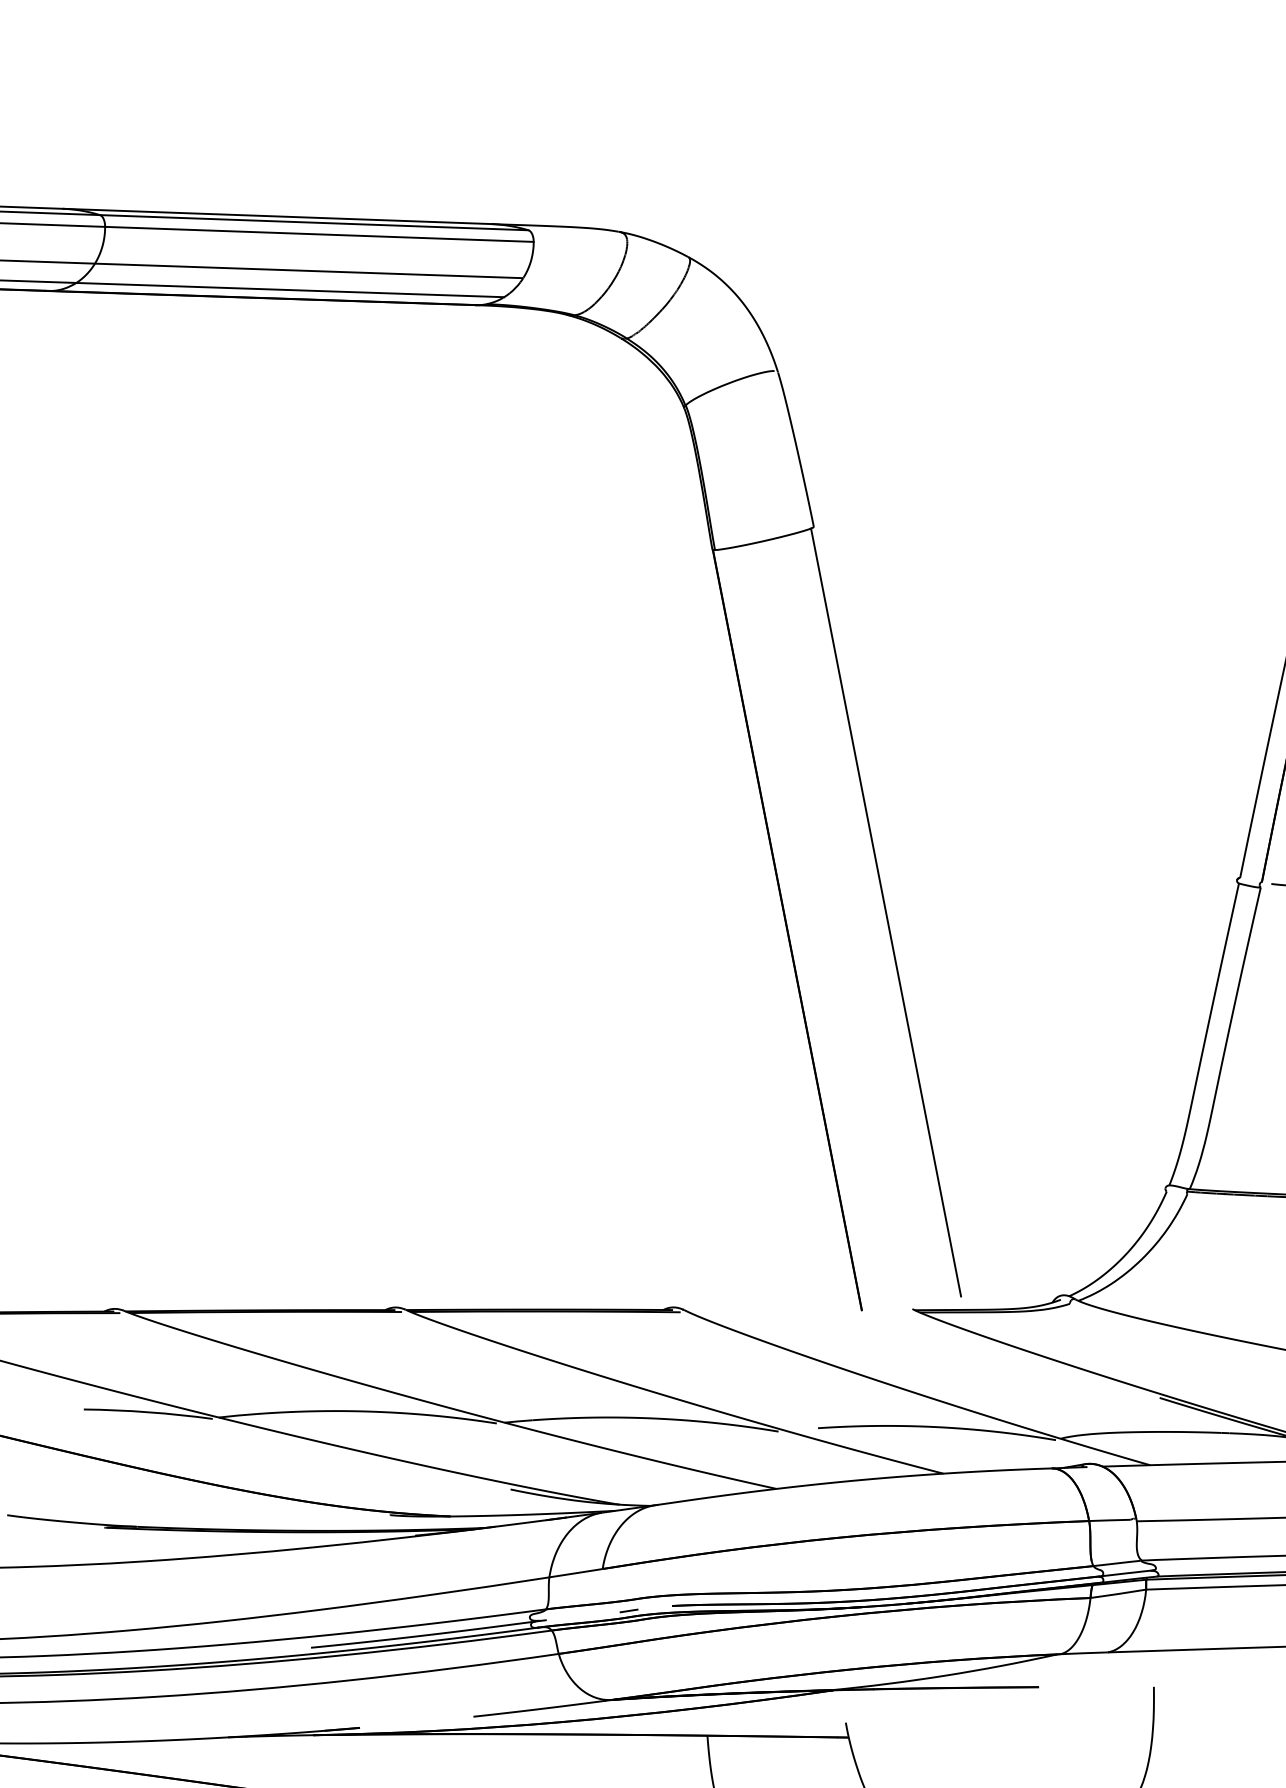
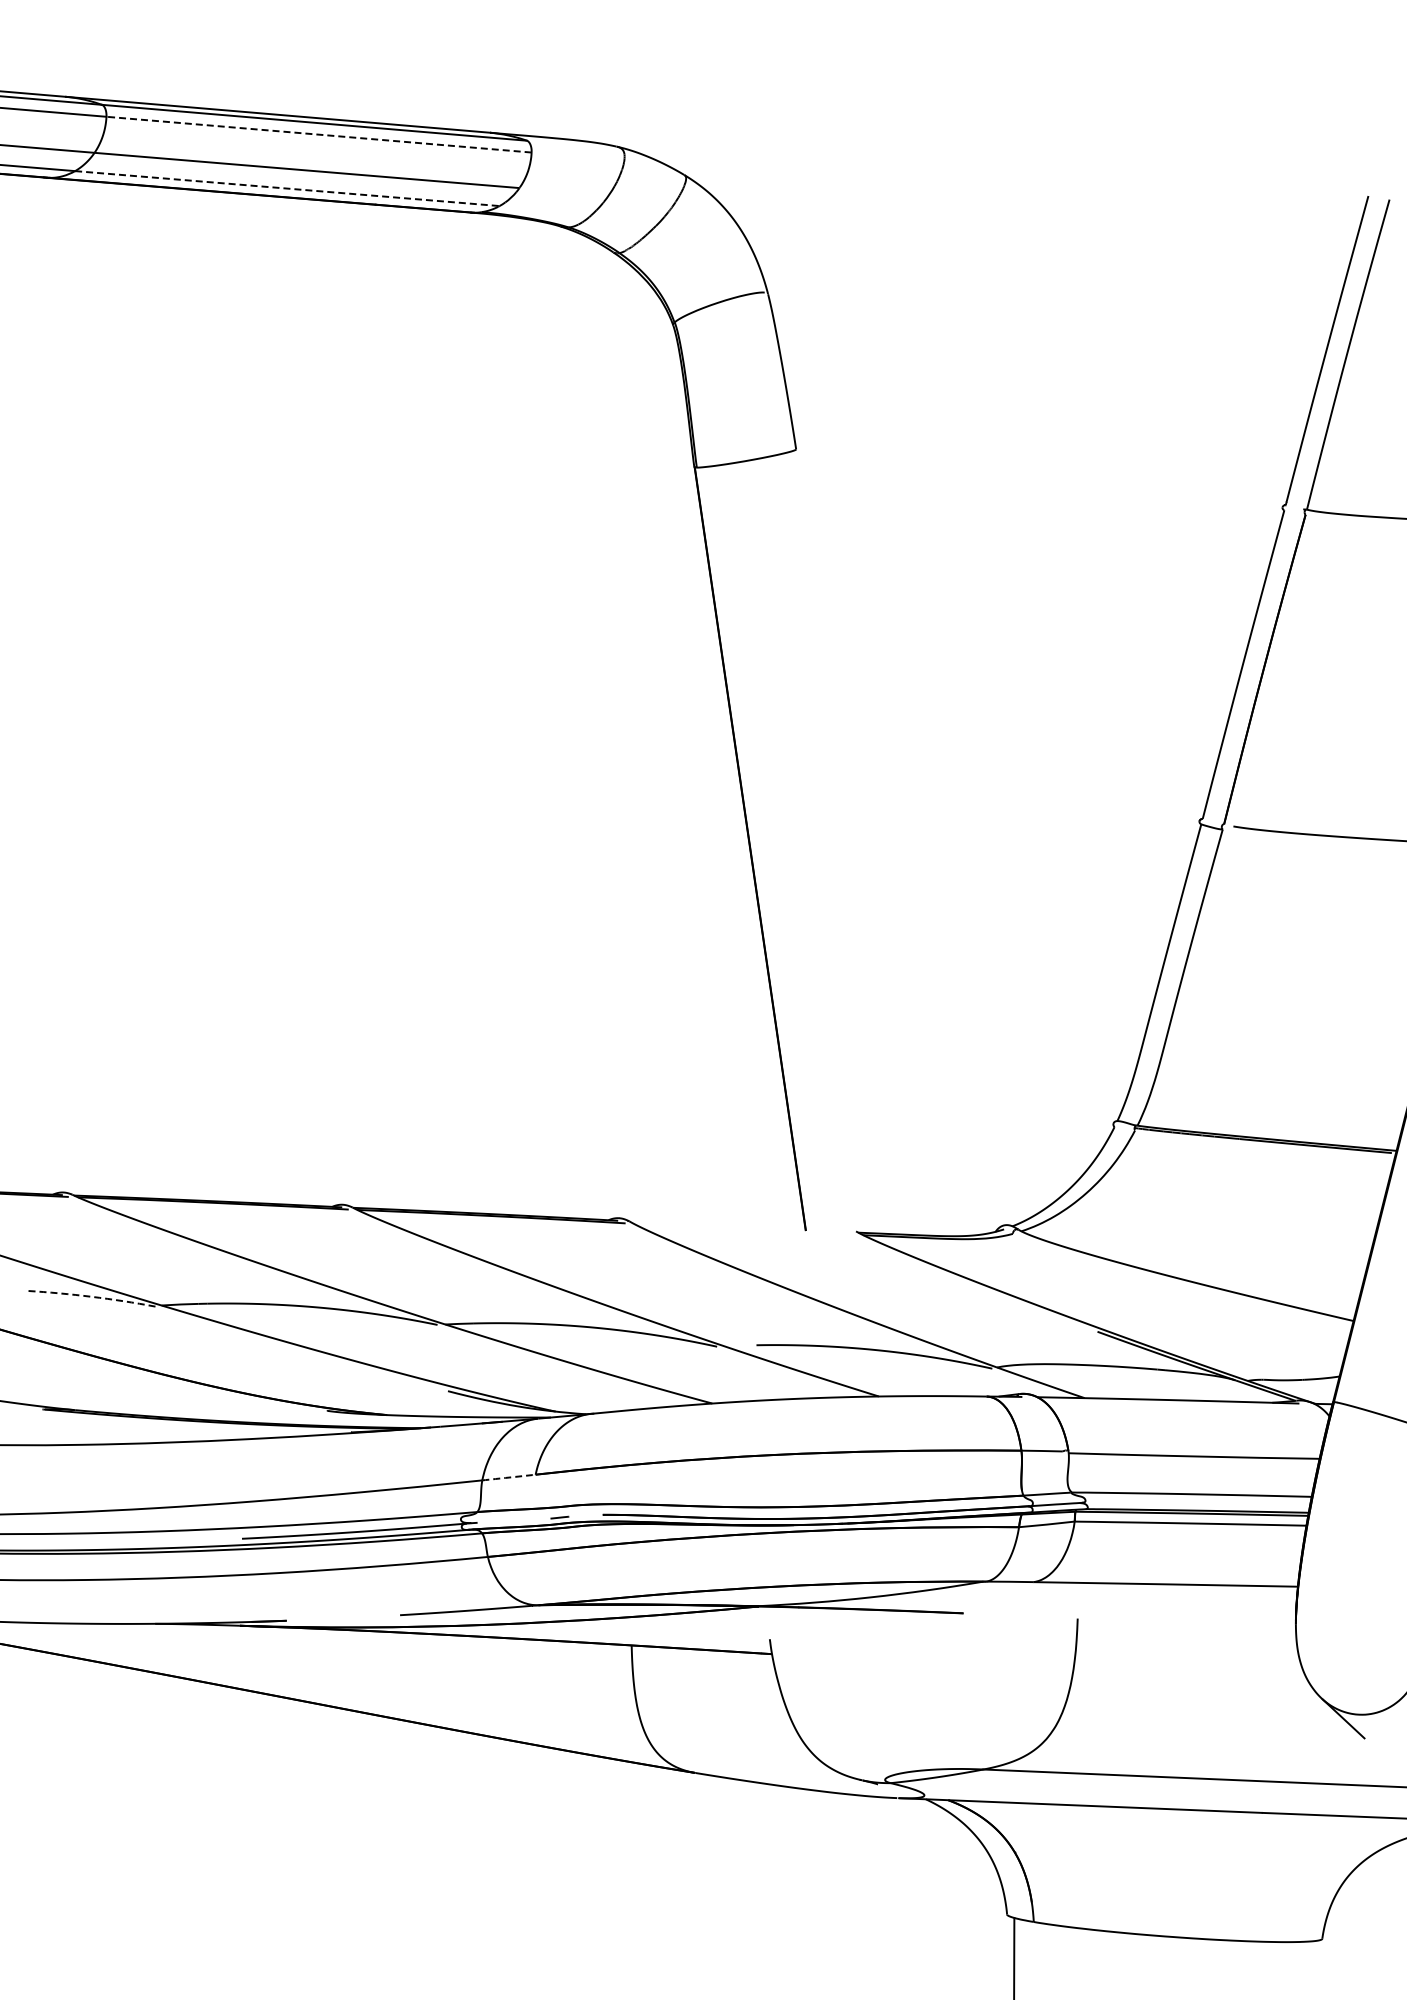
line: (318, 234) -> (318, 134), solid -> dashed
line: (290, 289) -> (287, 188), solid -> dashed
line: (886, 911) -> (849, 835), removed
arc: (148, 1411) -> (91, 1296), solid -> dashed
arc: (575, 1573) -> (508, 1477), solid -> dashed

